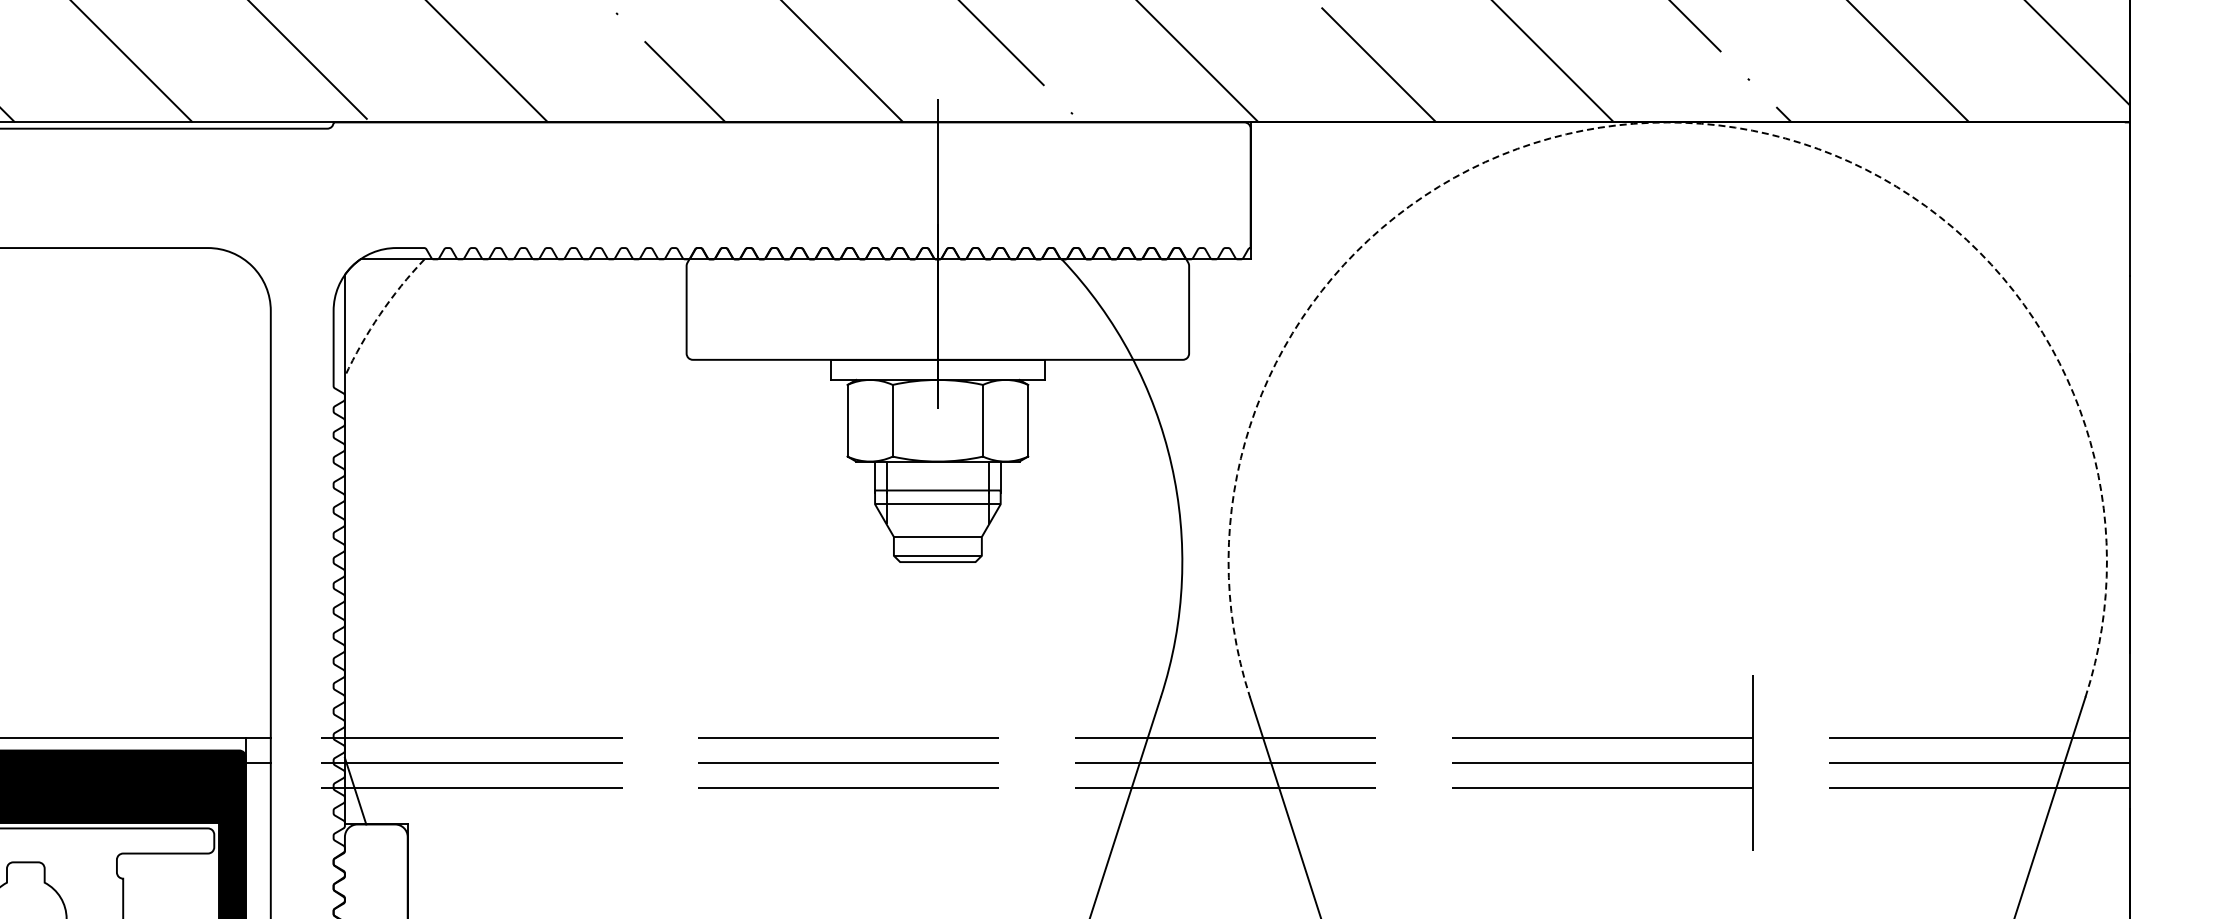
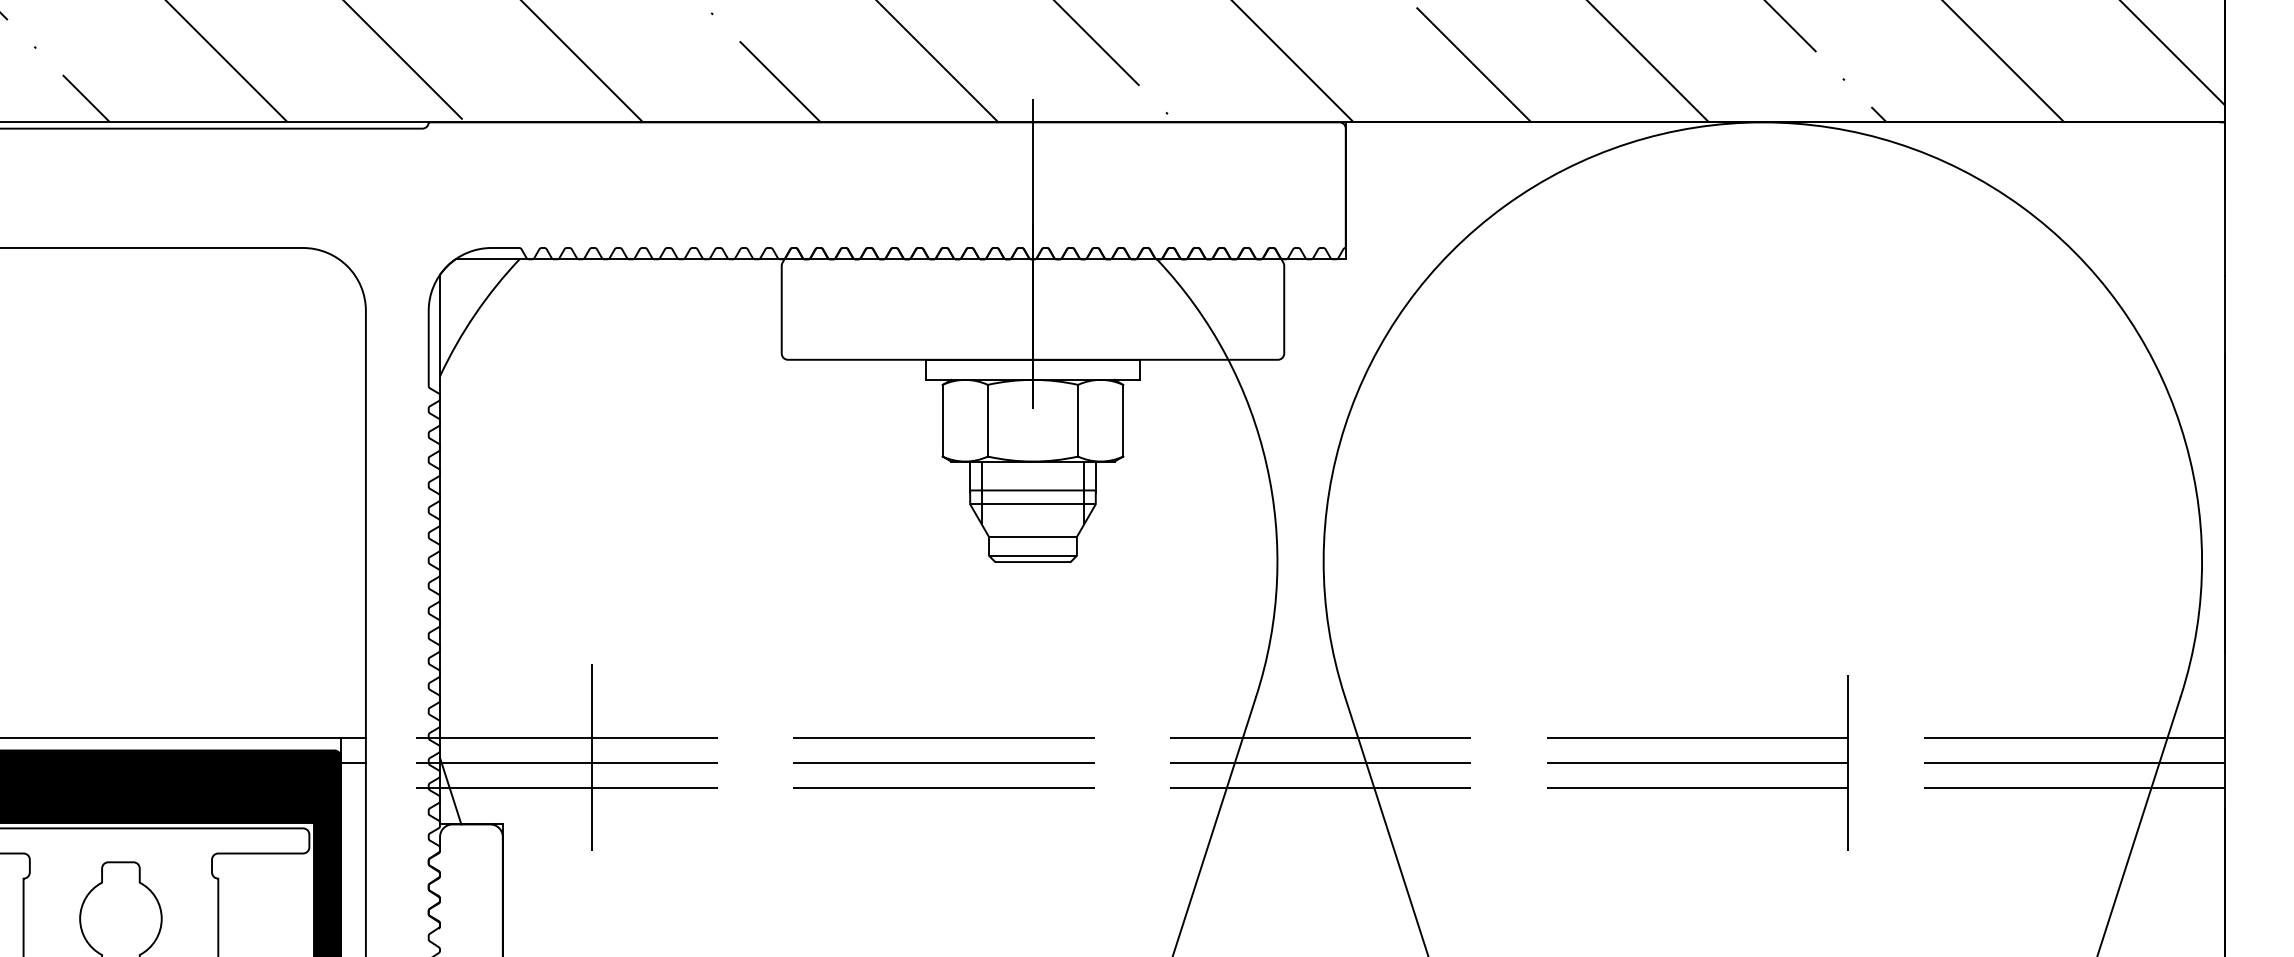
arc: (1667, 122) -> (1762, 122), dashed -> solid
arc: (380, 314) -> (475, 314), dashed -> solid
line: (497, 757) -> (592, 757), added

